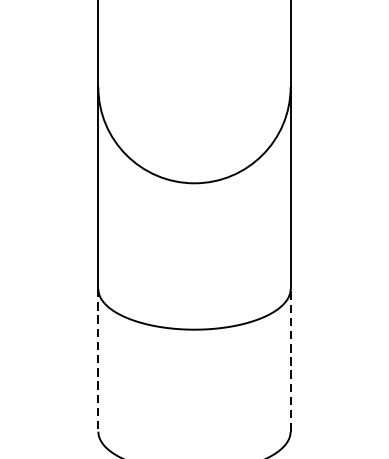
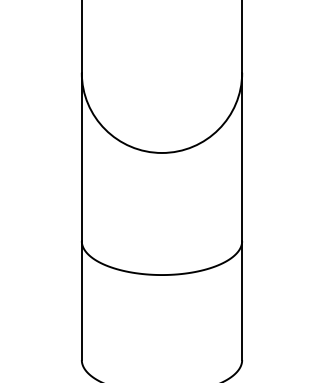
line: (291, 360) -> (242, 300), dashed -> solid
line: (97, 361) -> (81, 301), dashed -> solid

